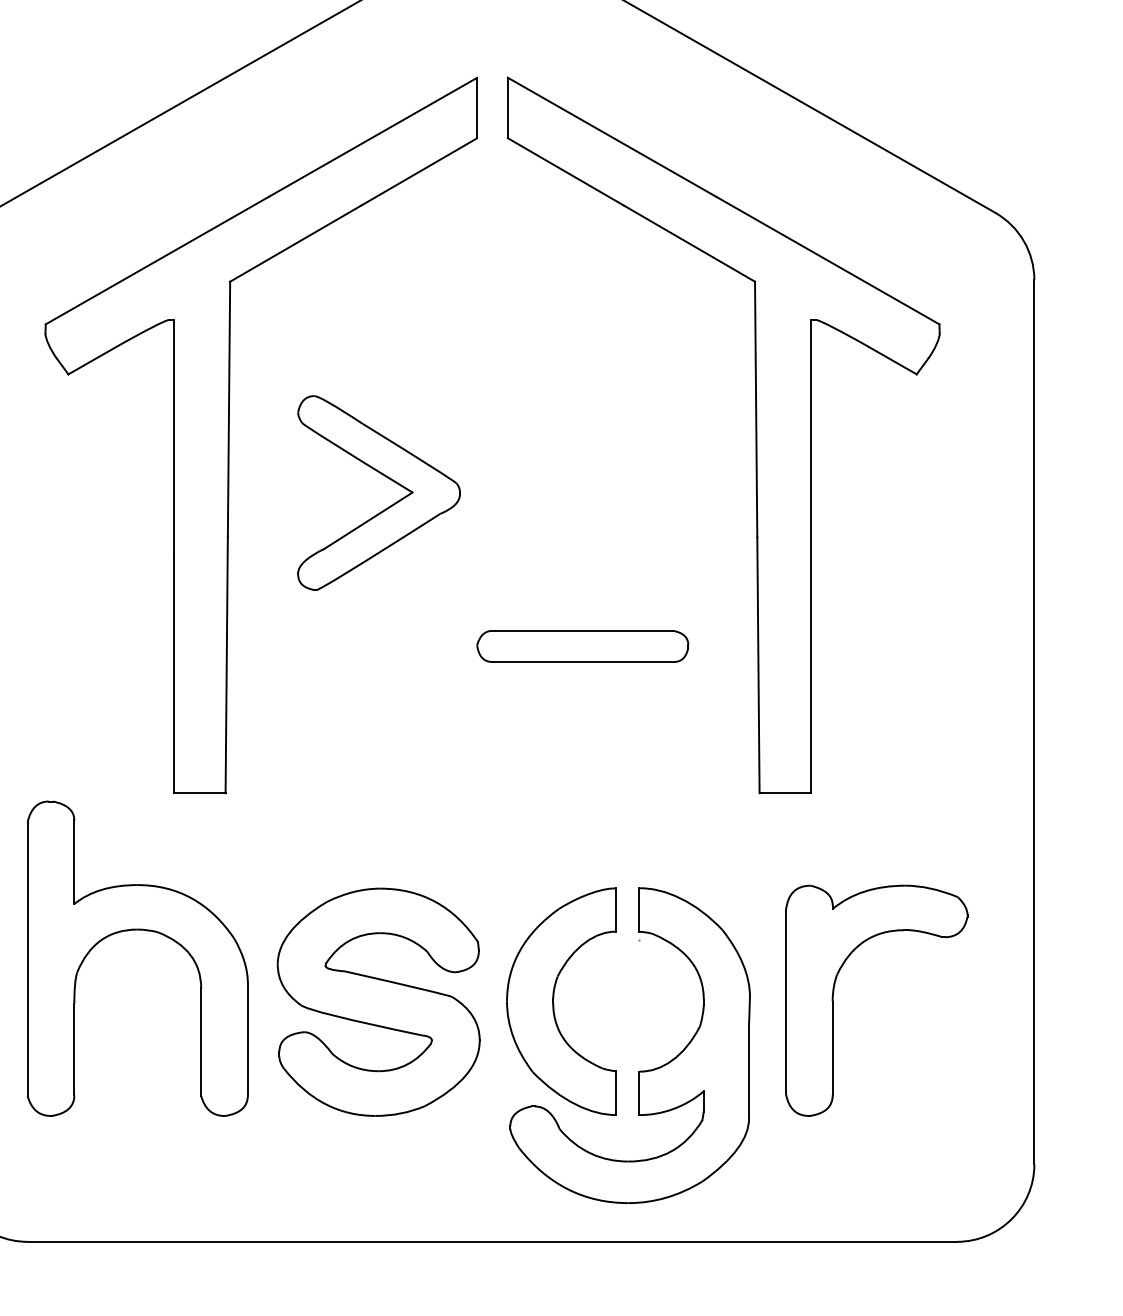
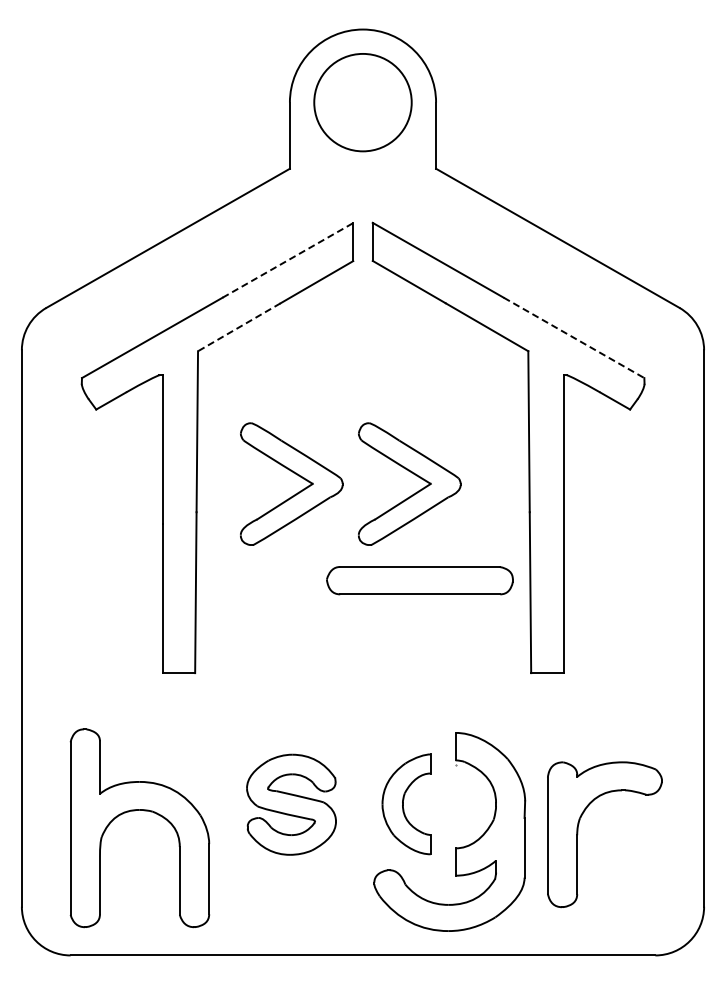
line: (373, 137) -> (288, 260), solid -> dashed
line: (296, 243) -> (239, 327), solid -> dashed
line: (828, 259) -> (574, 337), solid -> dashed
part: (572, 477) -> (413, 474), added
part: (582, 646) -> (419, 580), size x1.4
part: (129, 932) -> (134, 811), moved
part: (834, 1000) -> (578, 834), moved
part: (378, 1001) -> (291, 804), size x0.7
part: (561, 1001) -> (406, 804), size x0.7

